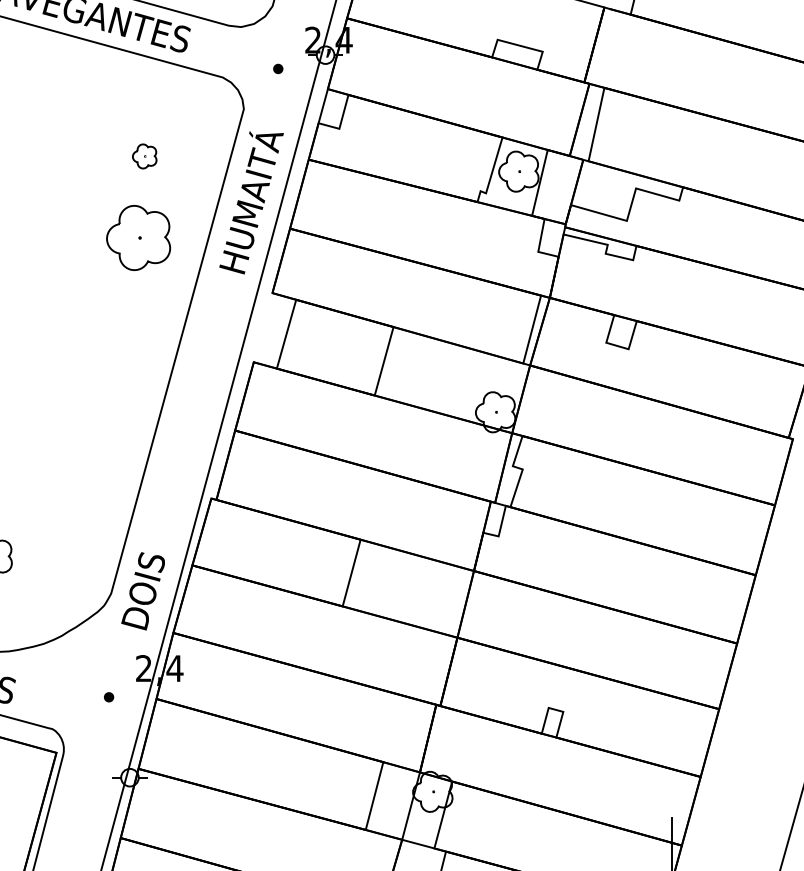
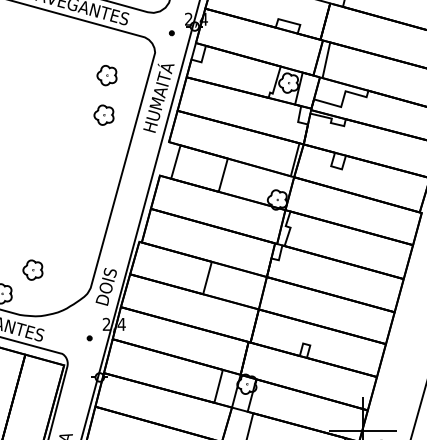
part: (143, 155) -> (106, 75), size x1.67
part: (137, 236) -> (103, 114), size x0.62

